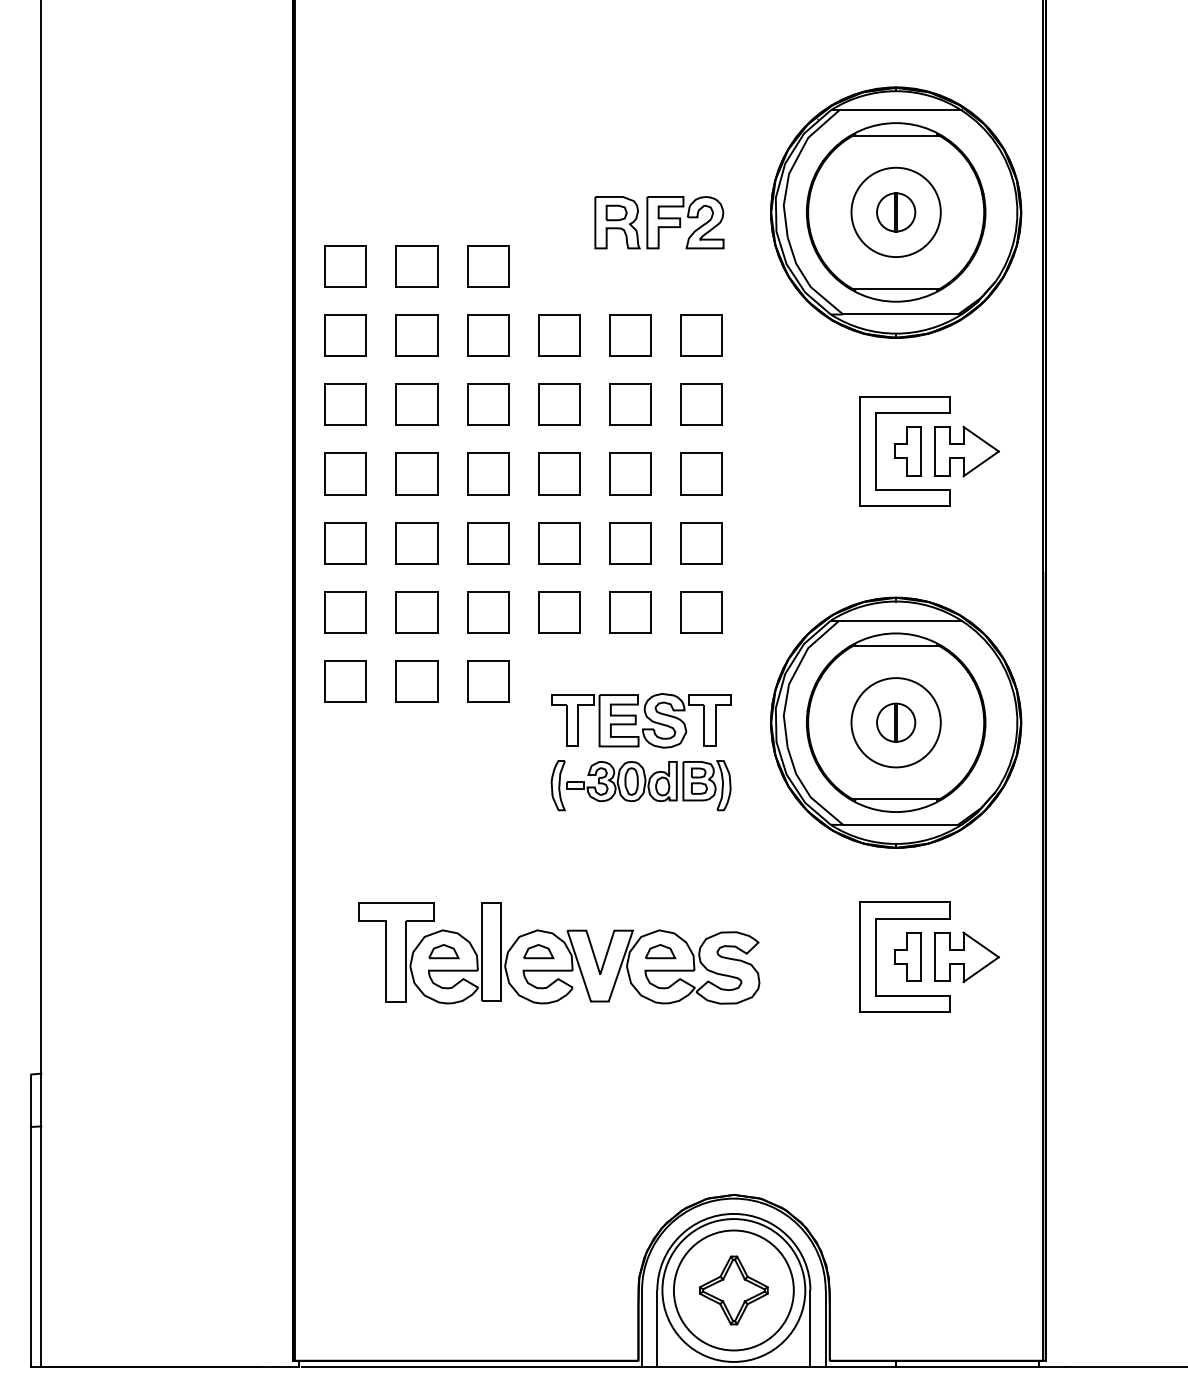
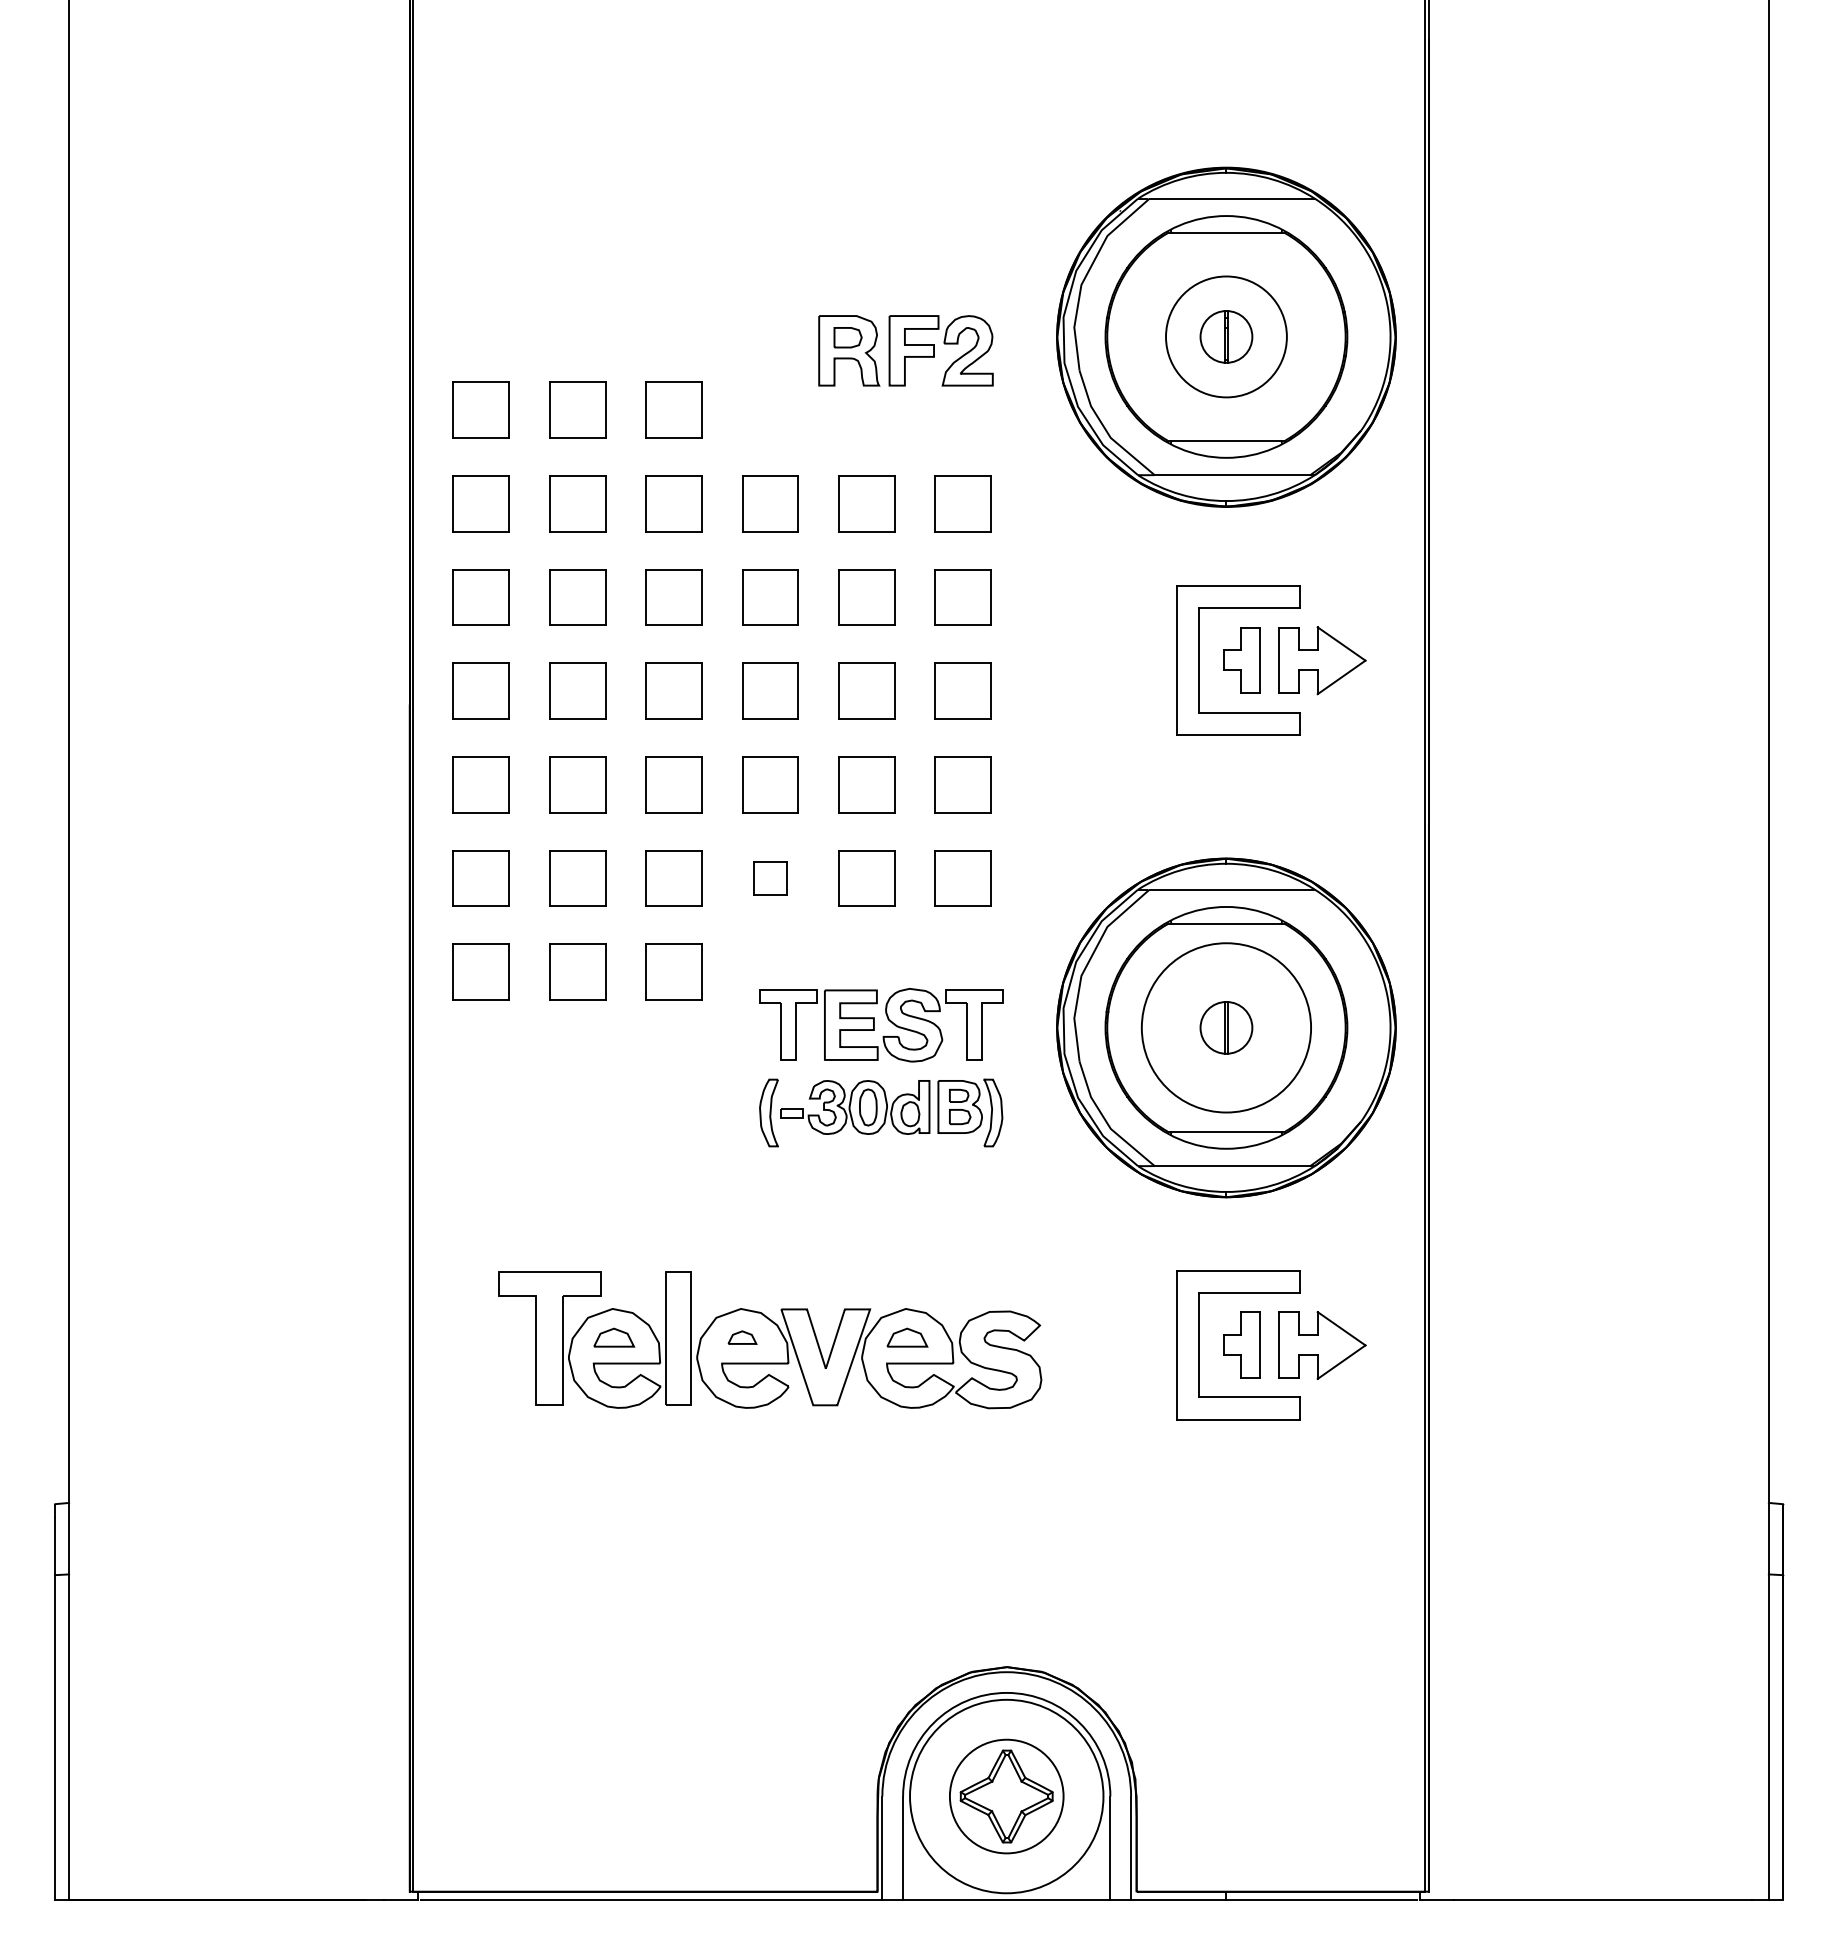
part: (559, 612) -> (770, 878), size x0.6
circle: (896, 722) -> (1226, 1027), size x1.4
part: (538, 951) -> (742, 1337), size x0.7
circle: (733, 1290) -> (1006, 1796), size x0.7

